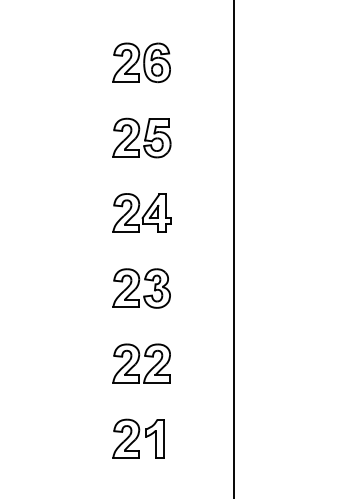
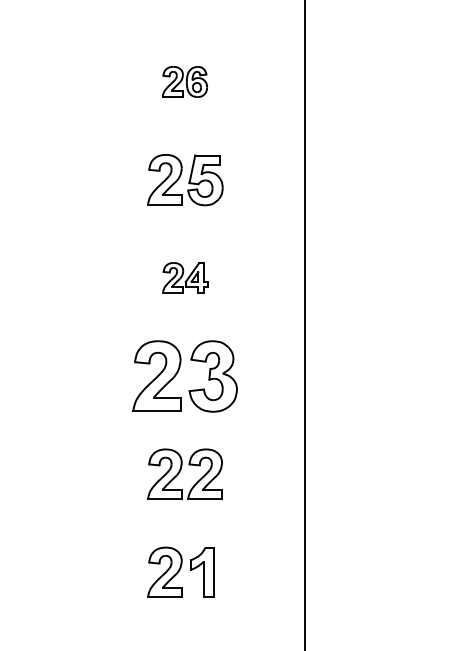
part: (141, 62) -> (184, 81), size x0.6
part: (141, 212) -> (184, 277), size x0.6
part: (141, 288) -> (184, 376), size x1.4

